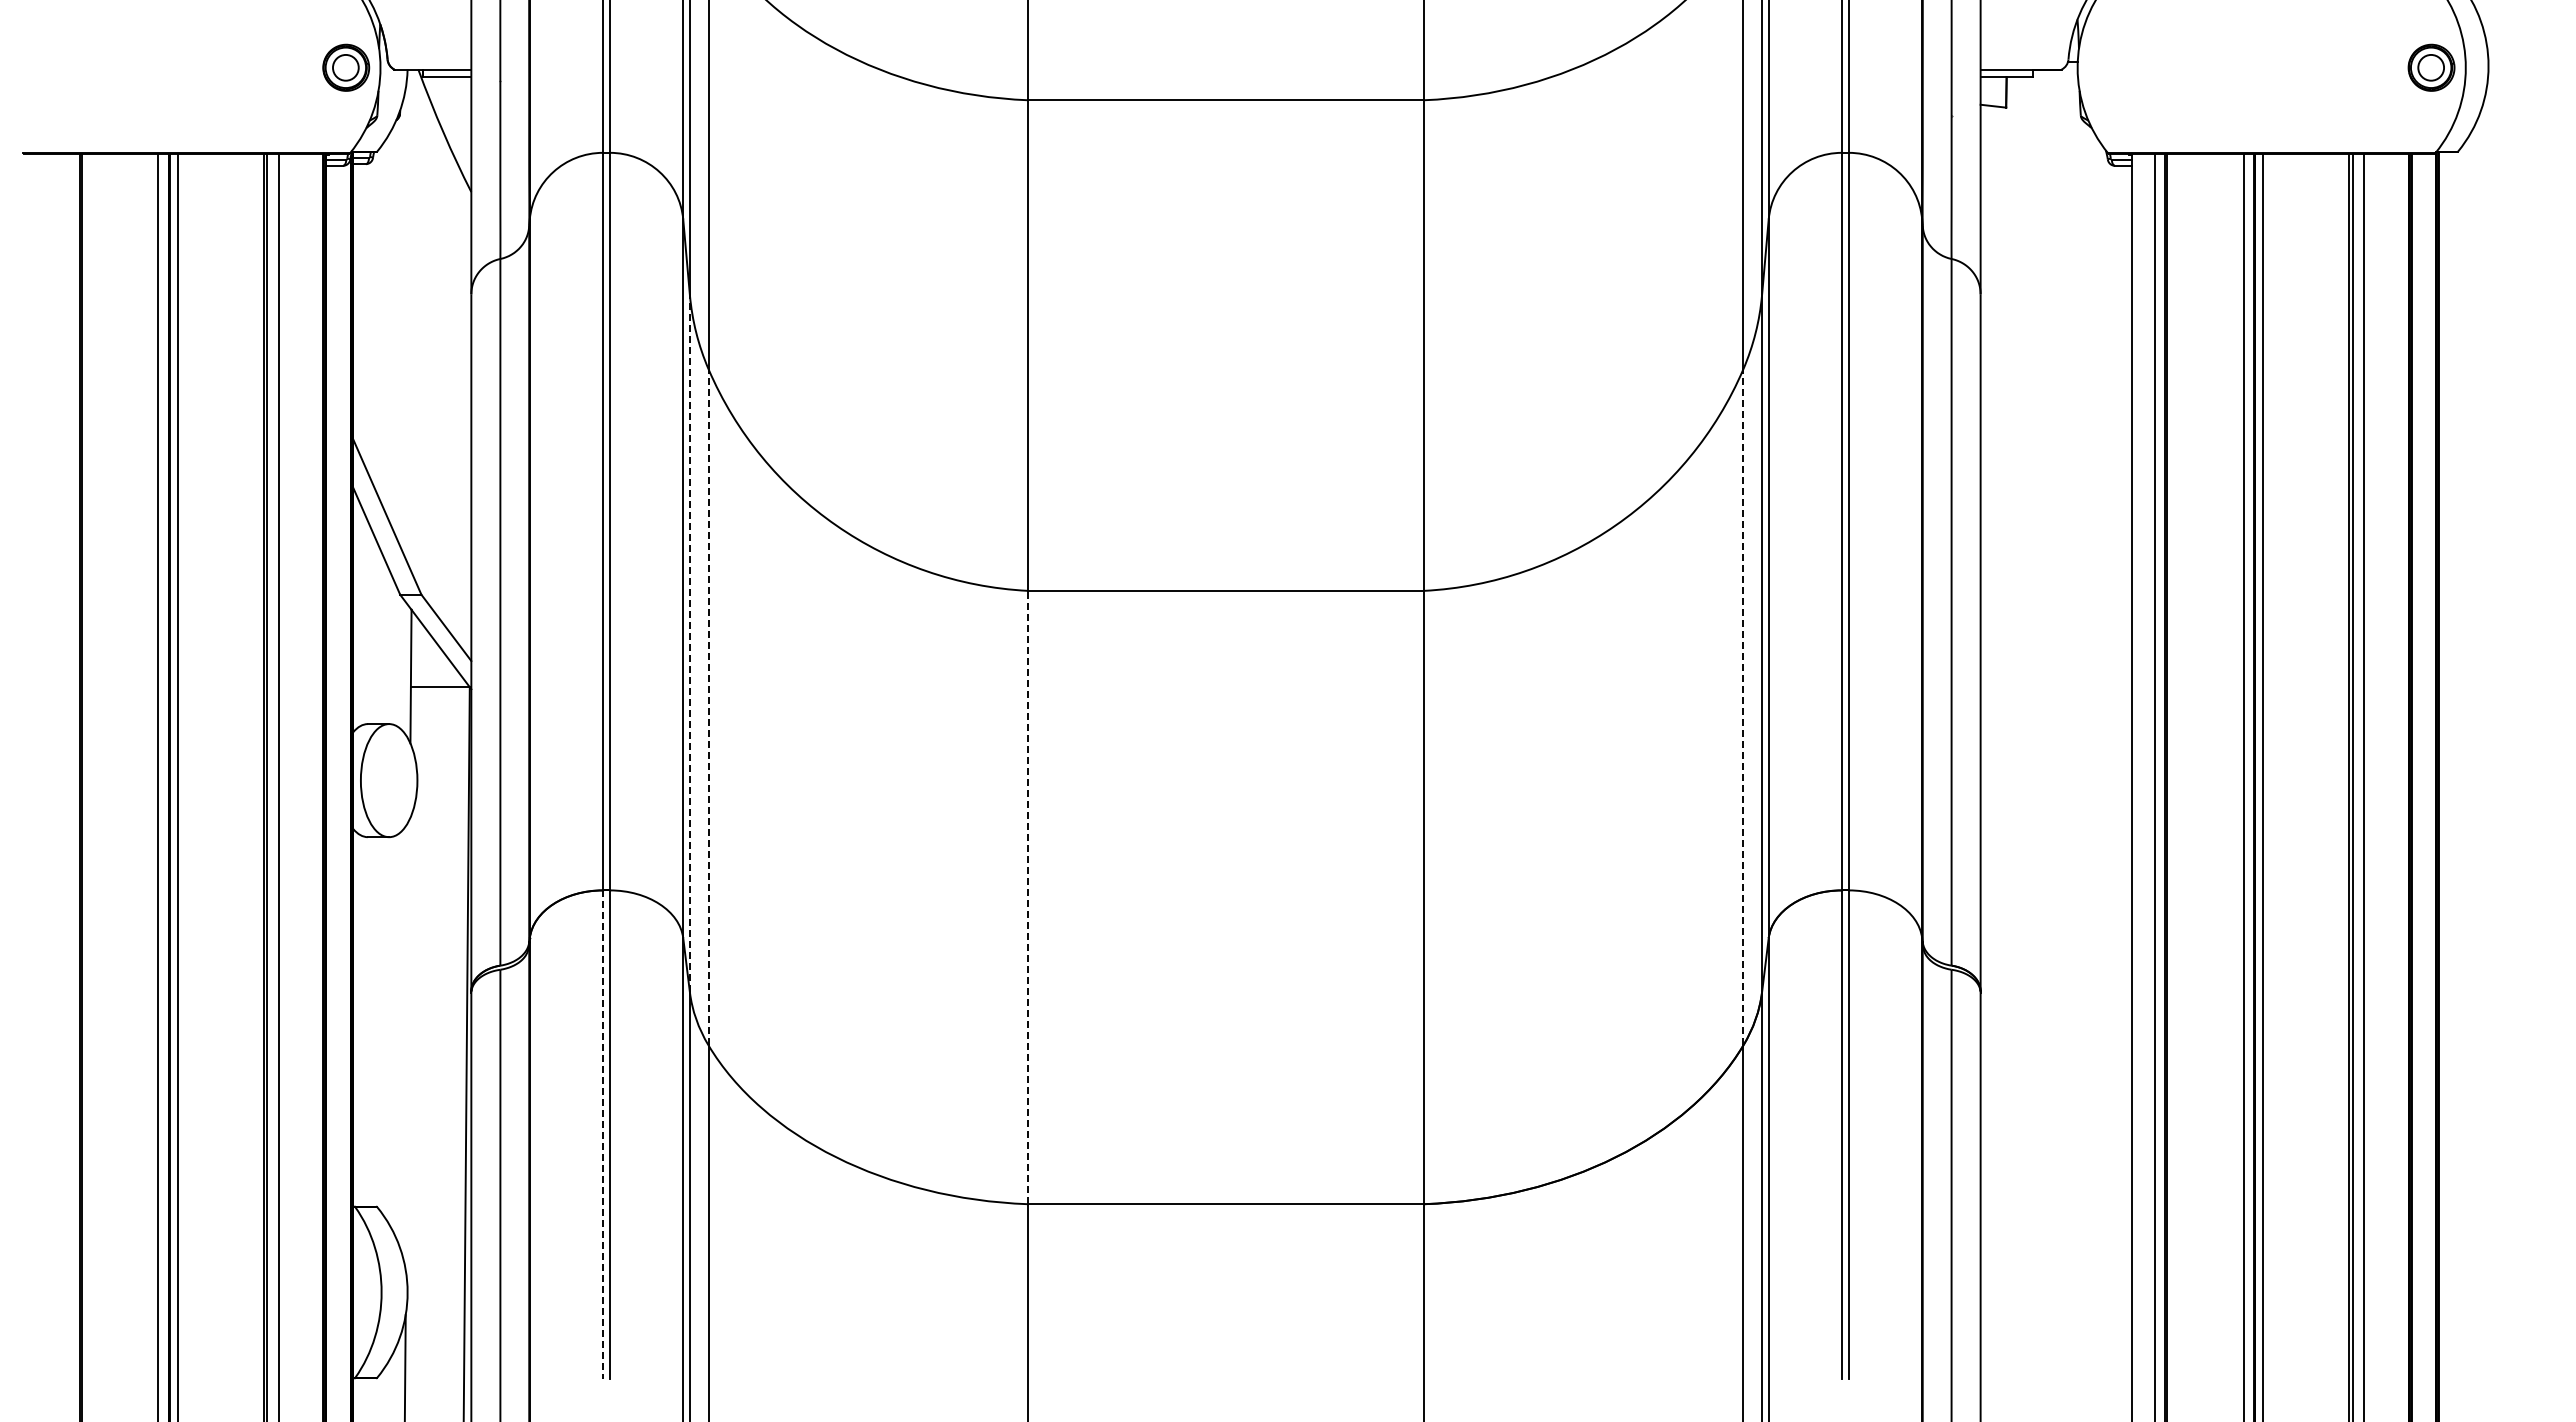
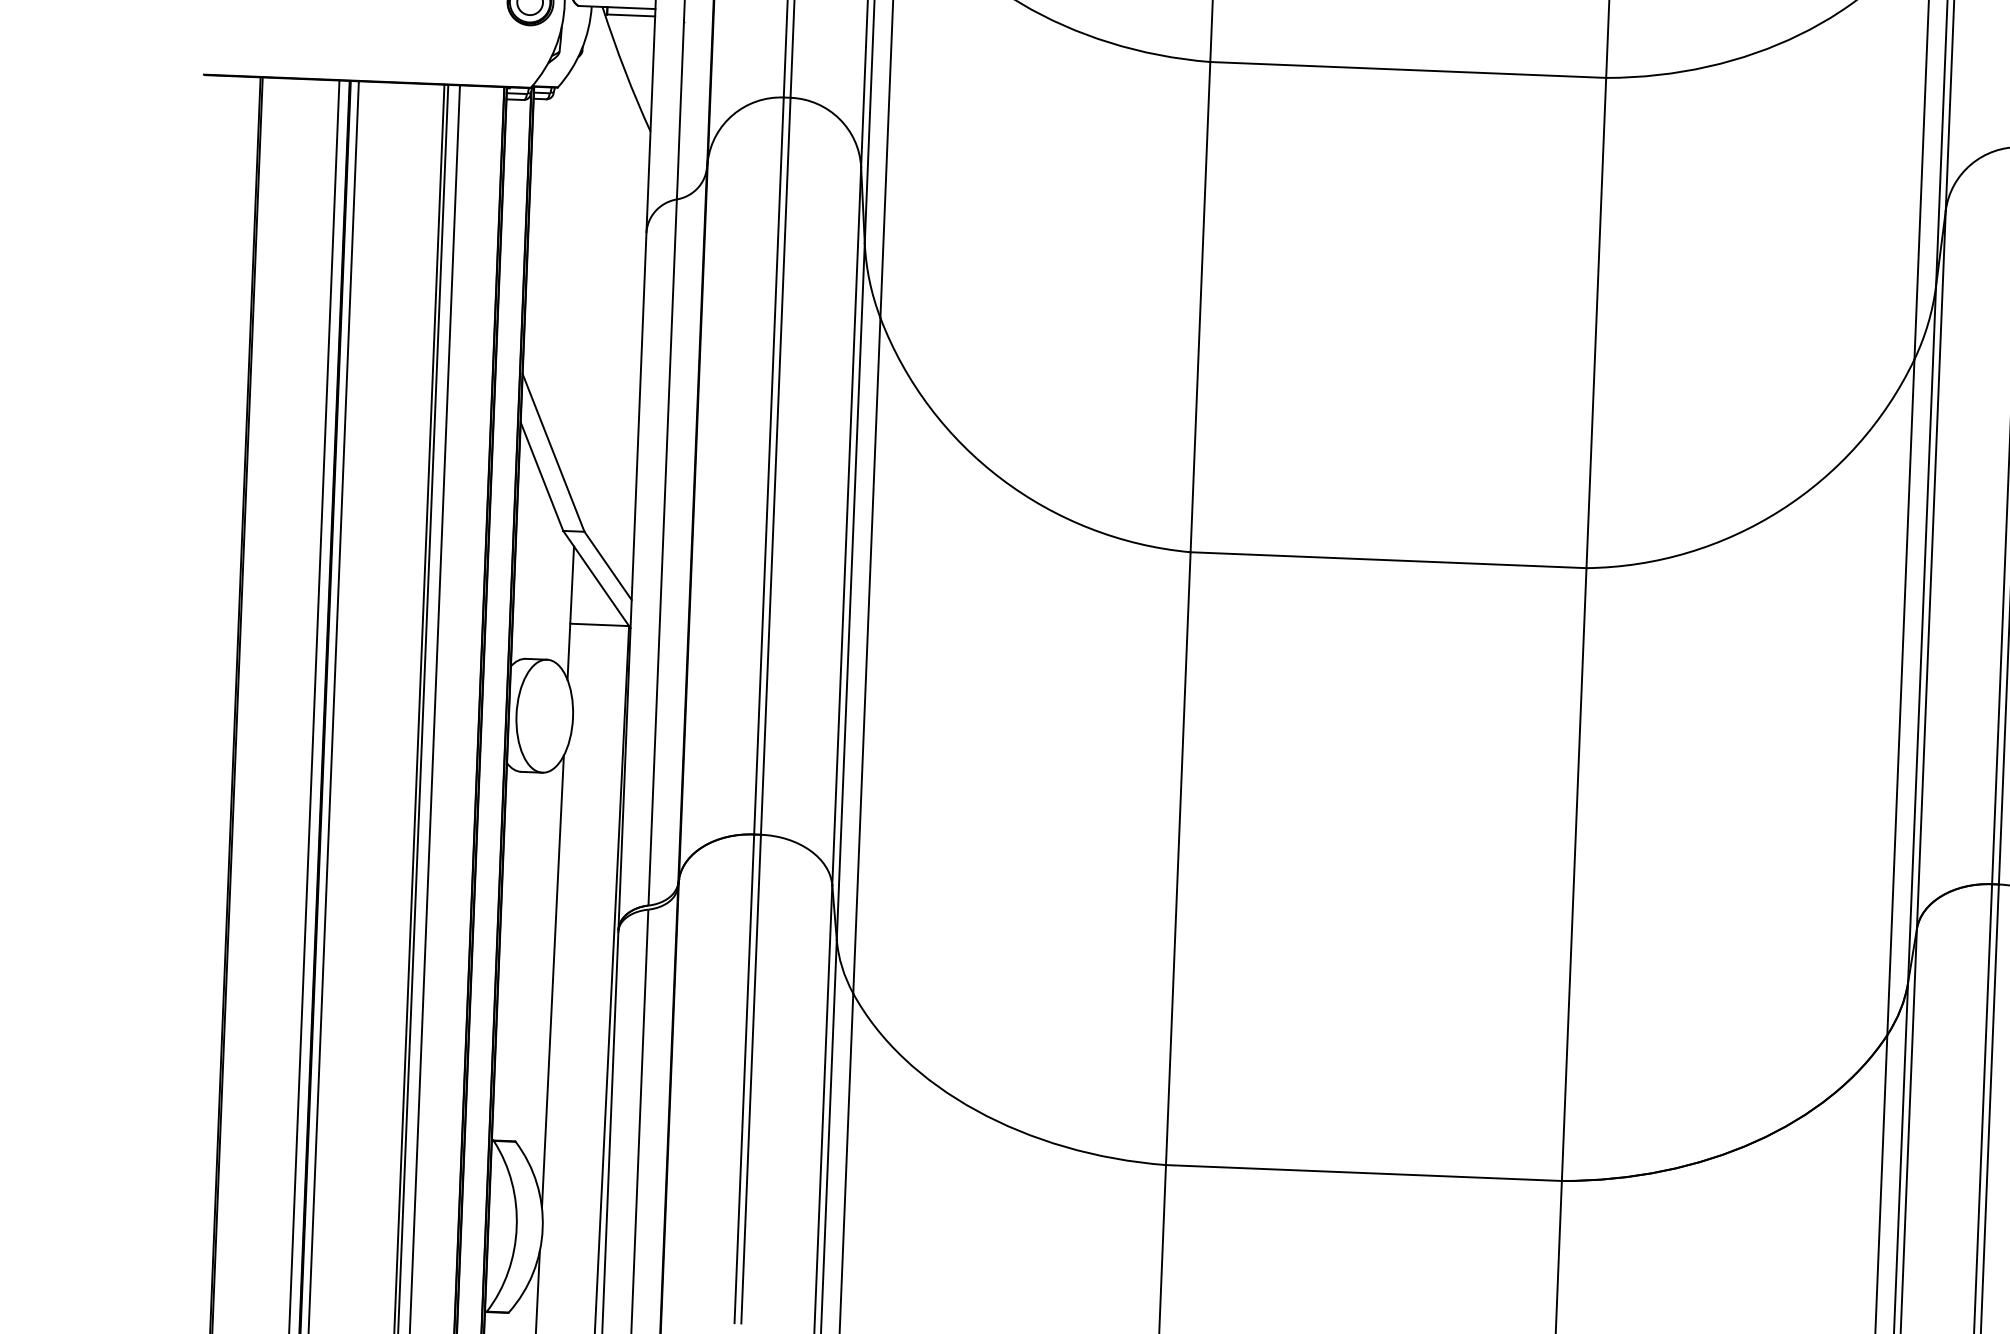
line: (689, 643) -> (850, 591), dashed -> solid
line: (708, 706) -> (866, 654), dashed -> solid
line: (1743, 706) -> (1901, 696), dashed -> solid
line: (1027, 897) -> (1177, 858), dashed -> solid
line: (407, 1045) -> (552, 981), added
line: (603, 1134) -> (744, 1078), dashed -> solid

